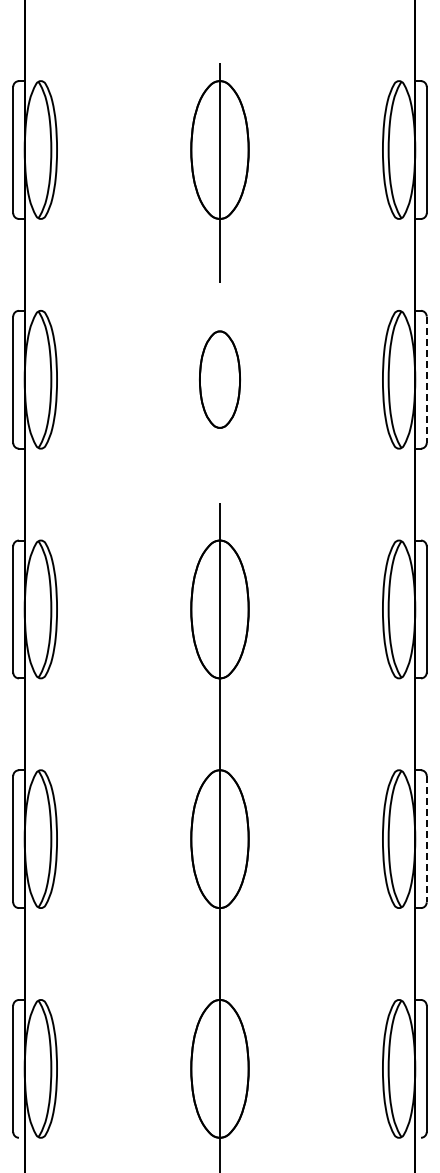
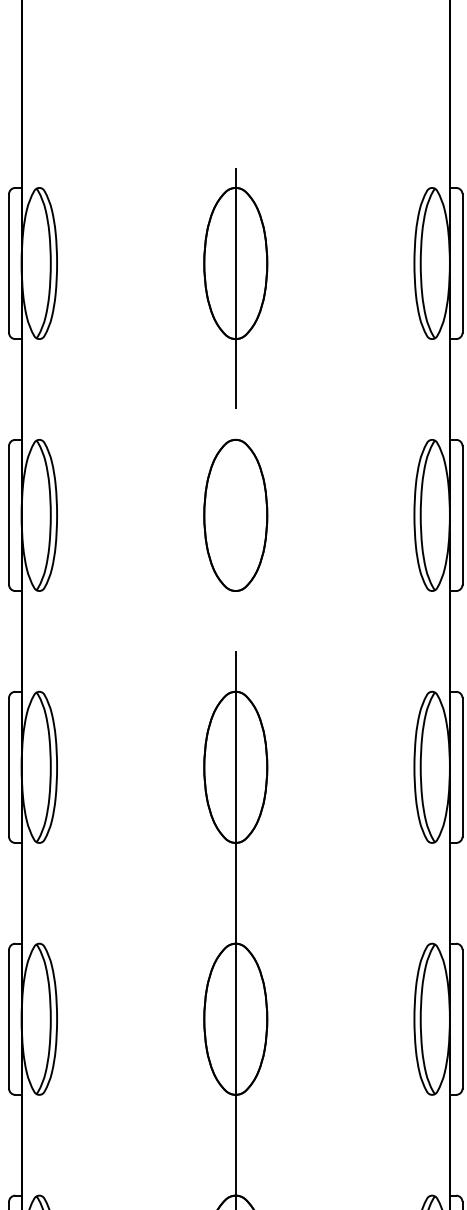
part: (219, 379) -> (235, 515), size x1.43
line: (426, 380) -> (462, 516), dashed -> solid
line: (426, 839) -> (462, 1019), dashed -> solid

